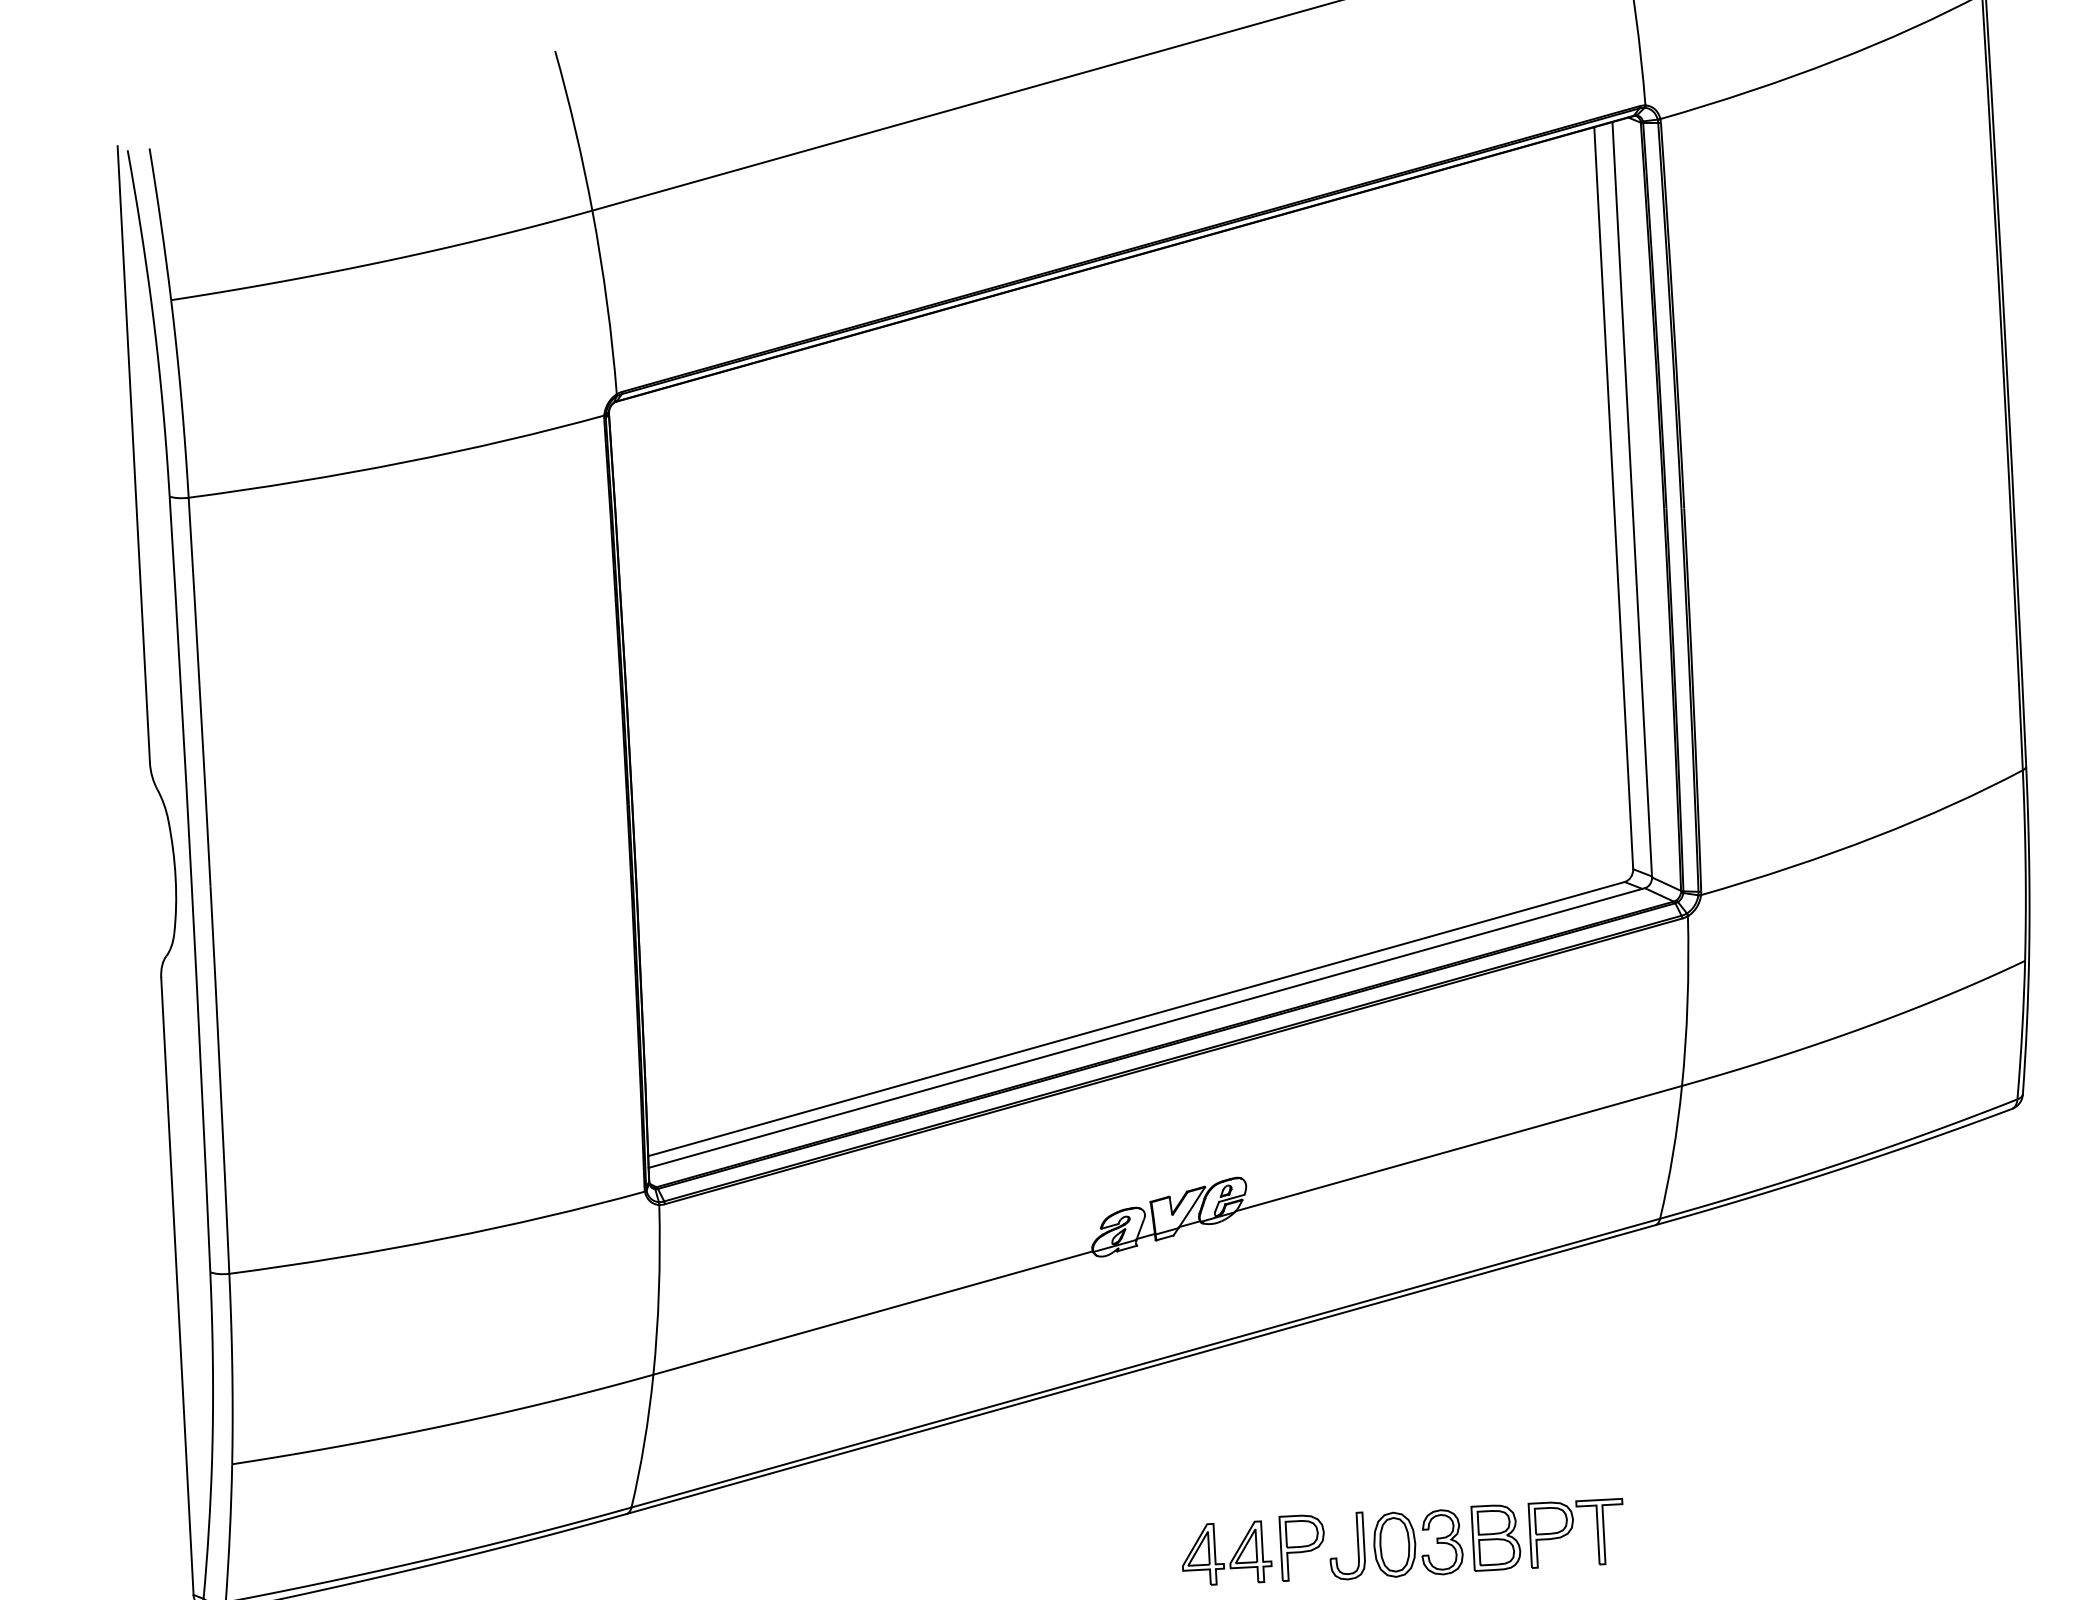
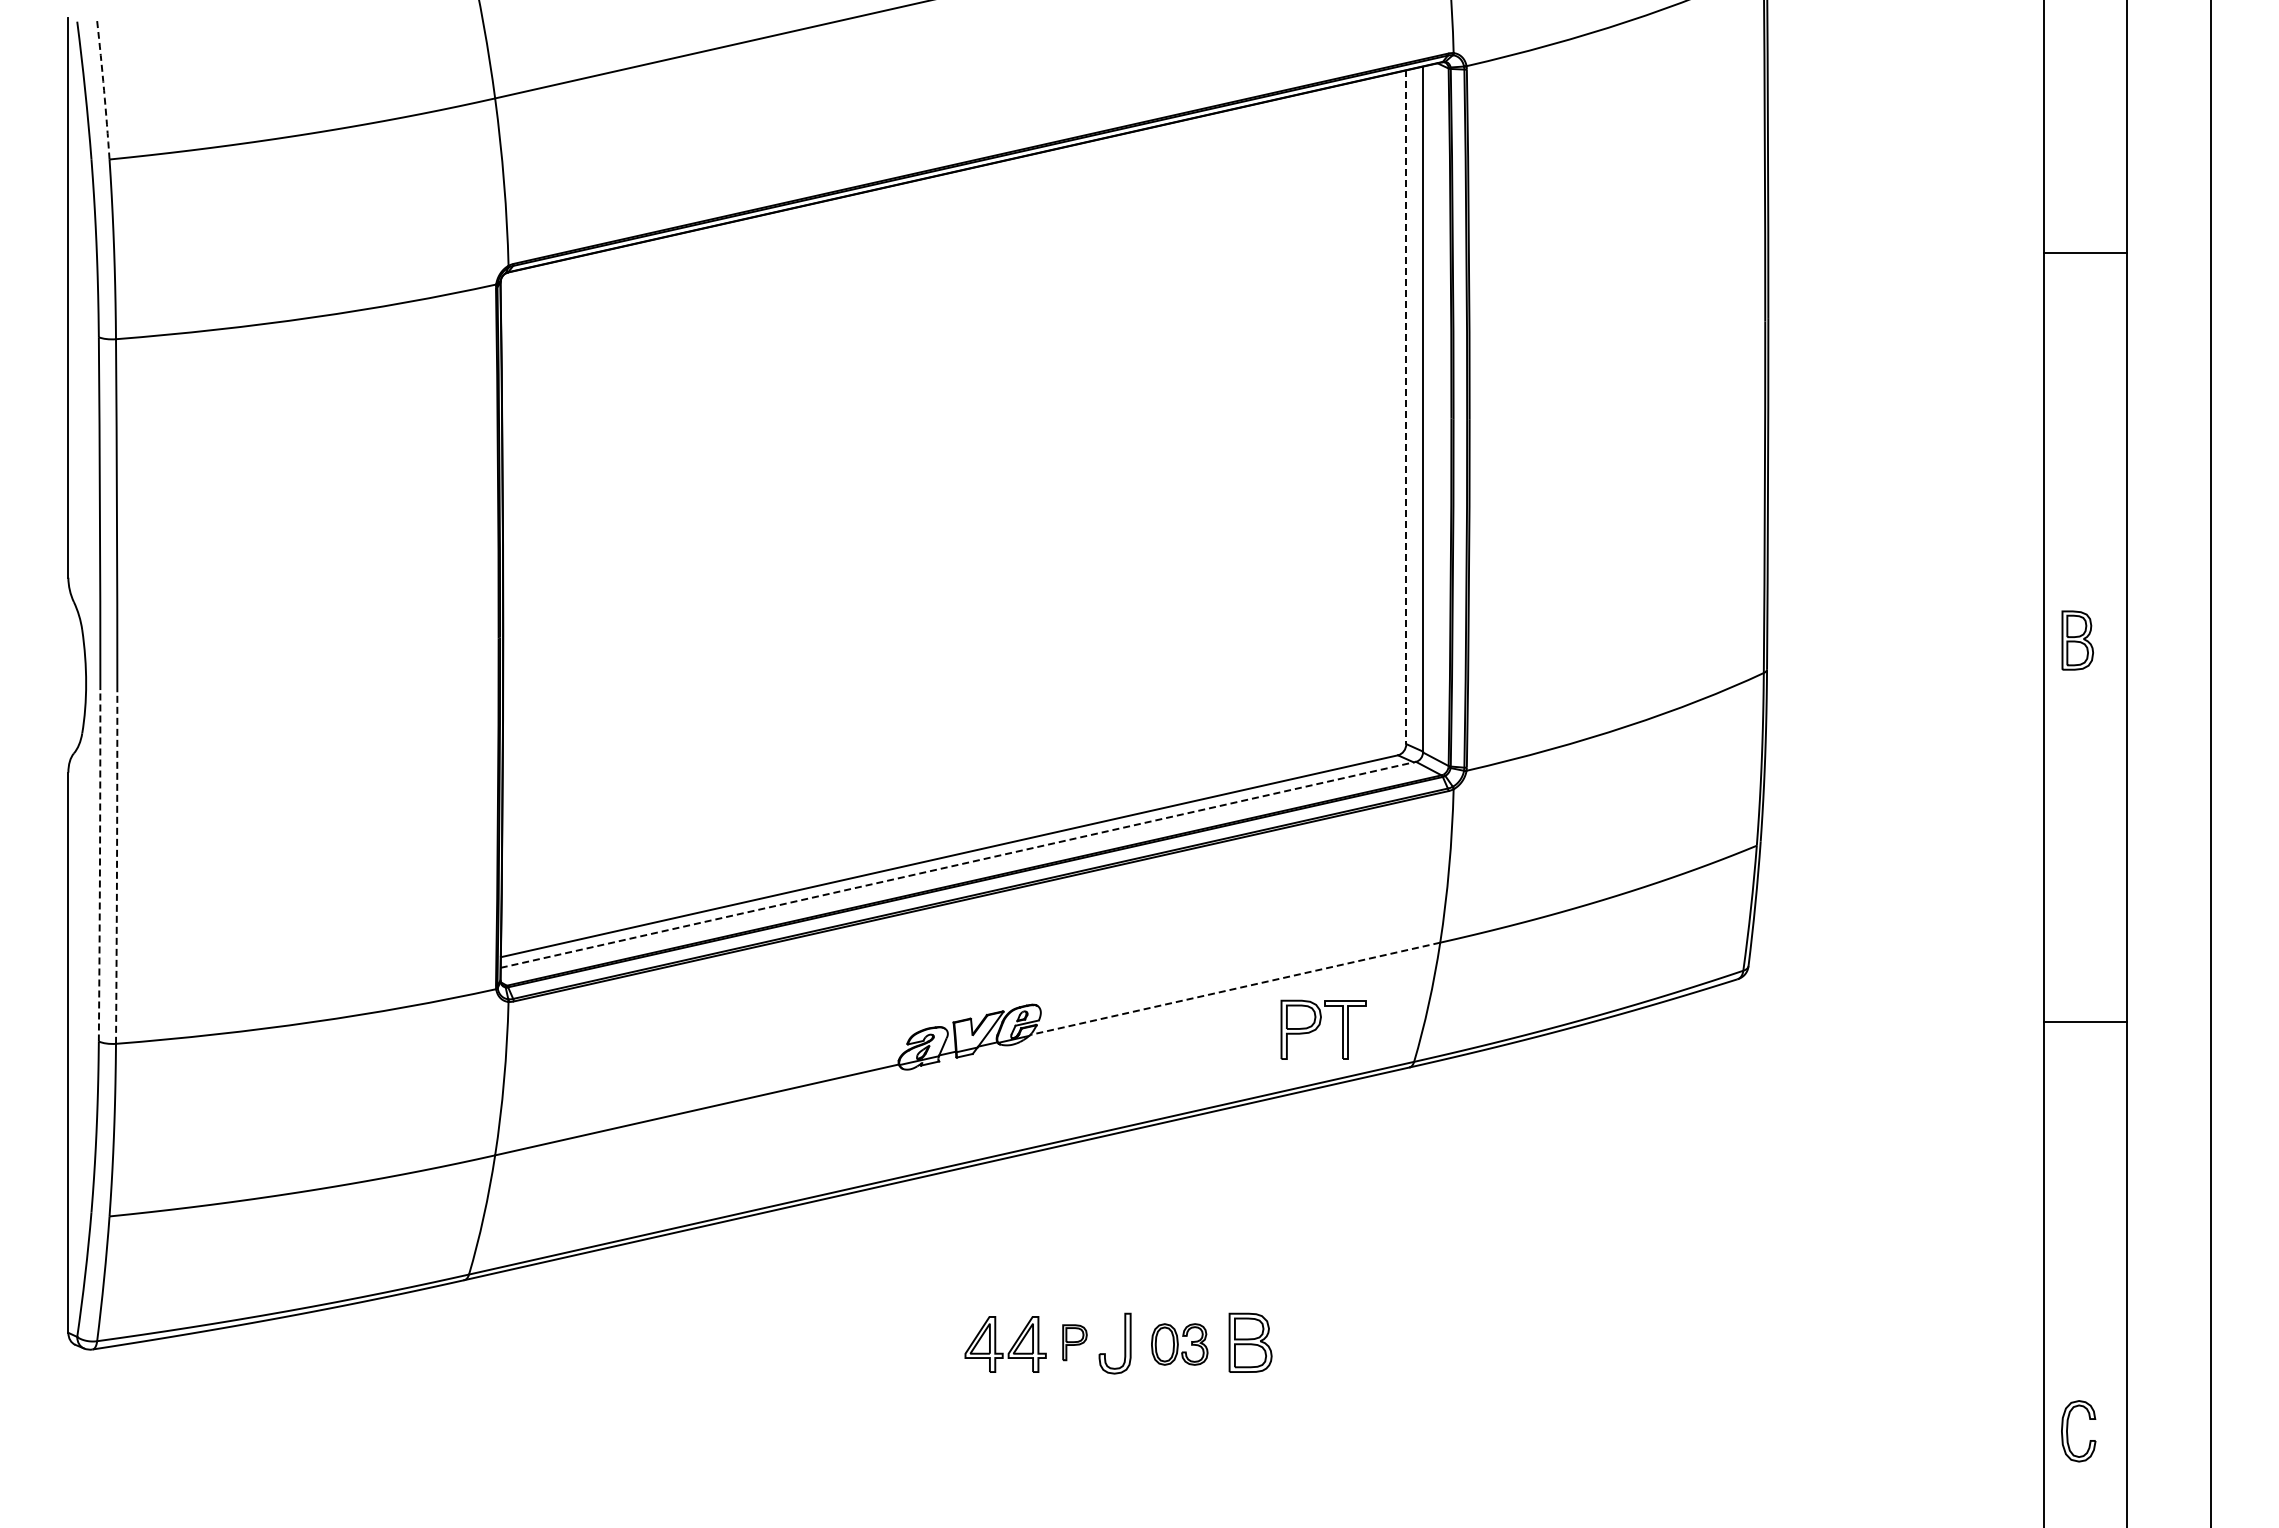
arc: (161, 224) -> (104, 90), solid -> dashed
line: (1613, 498) -> (1406, 407), solid -> dashed
line: (1146, 1027) -> (958, 864), solid -> dashed
arc: (200, 1078) -> (99, 865), solid -> dashed
arc: (220, 1080) -> (117, 868), solid -> dashed
line: (1458, 1148) -> (1234, 988), solid -> dashed
part: (1576, 1533) -> (1323, 1029), moved
part: (1418, 1543) -> (1179, 1344), size x0.7
part: (1302, 1547) -> (1074, 1342), size x0.6

